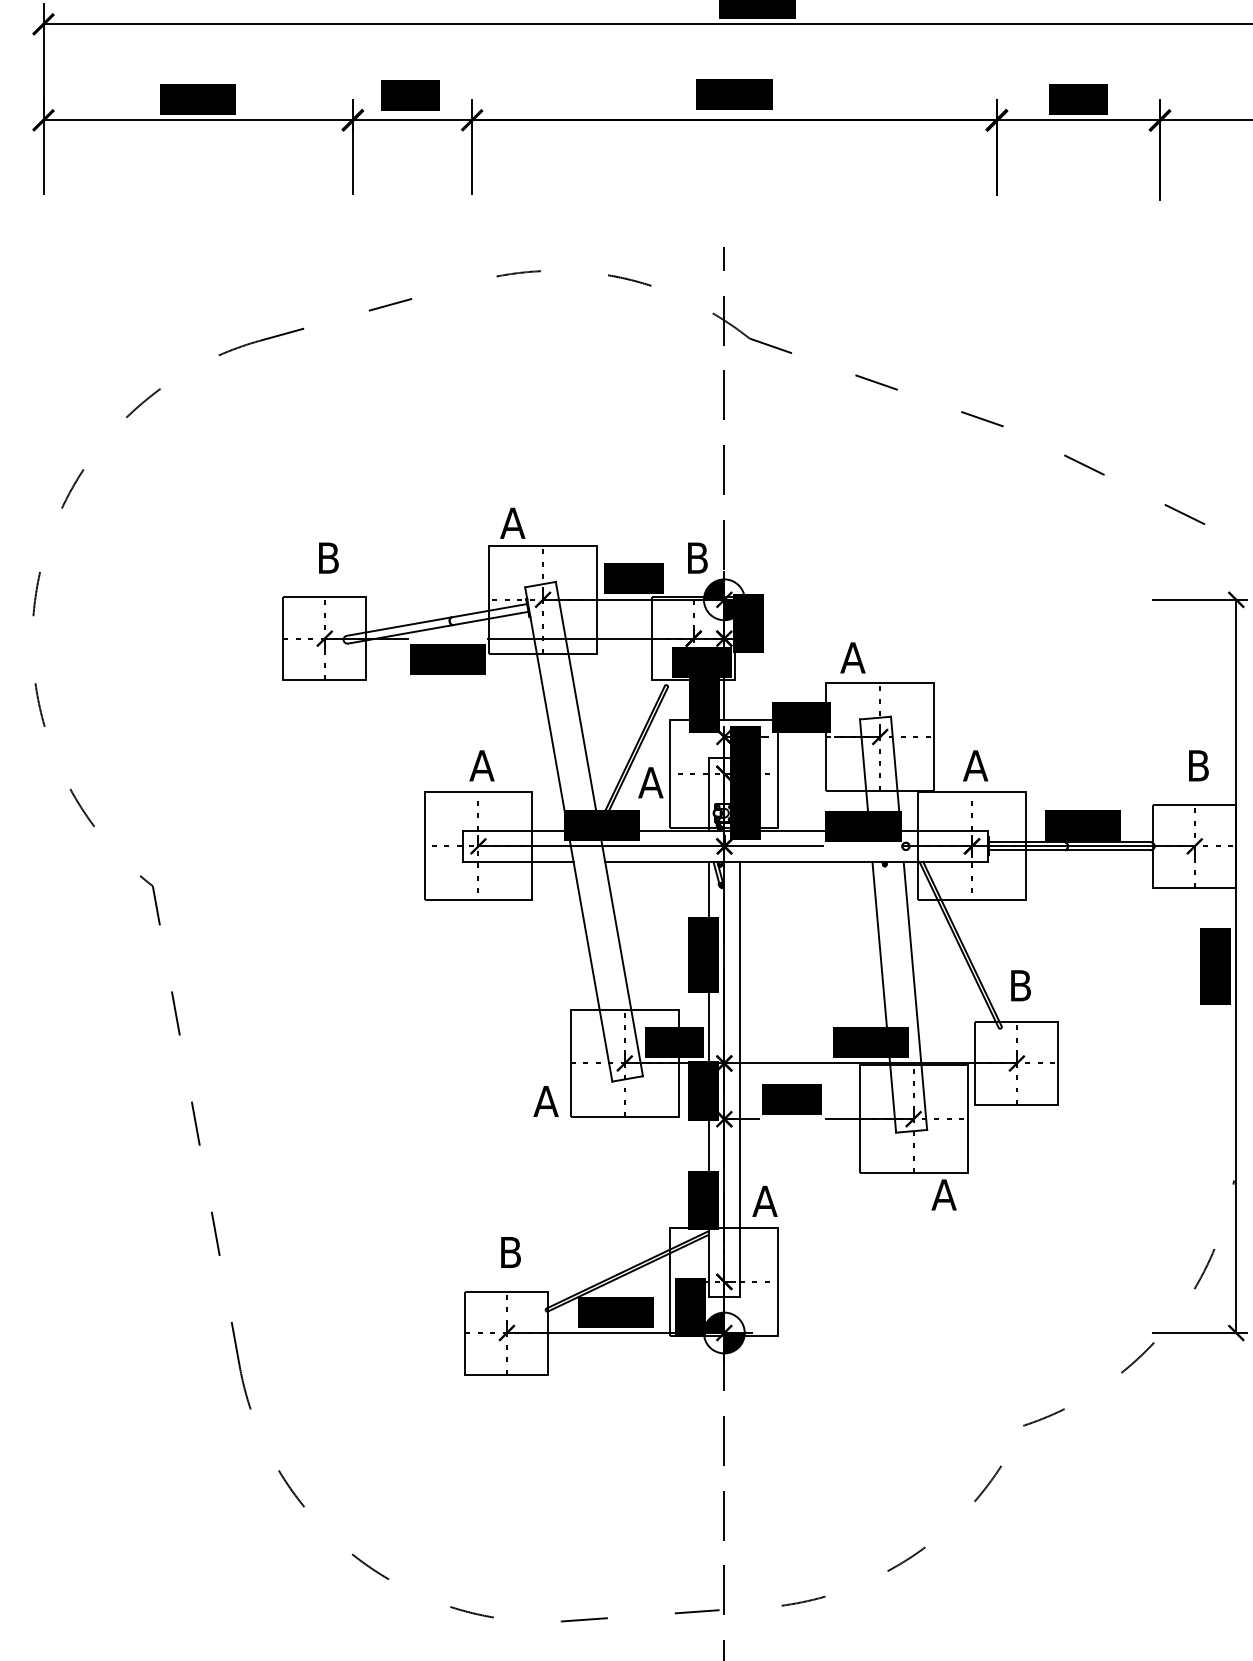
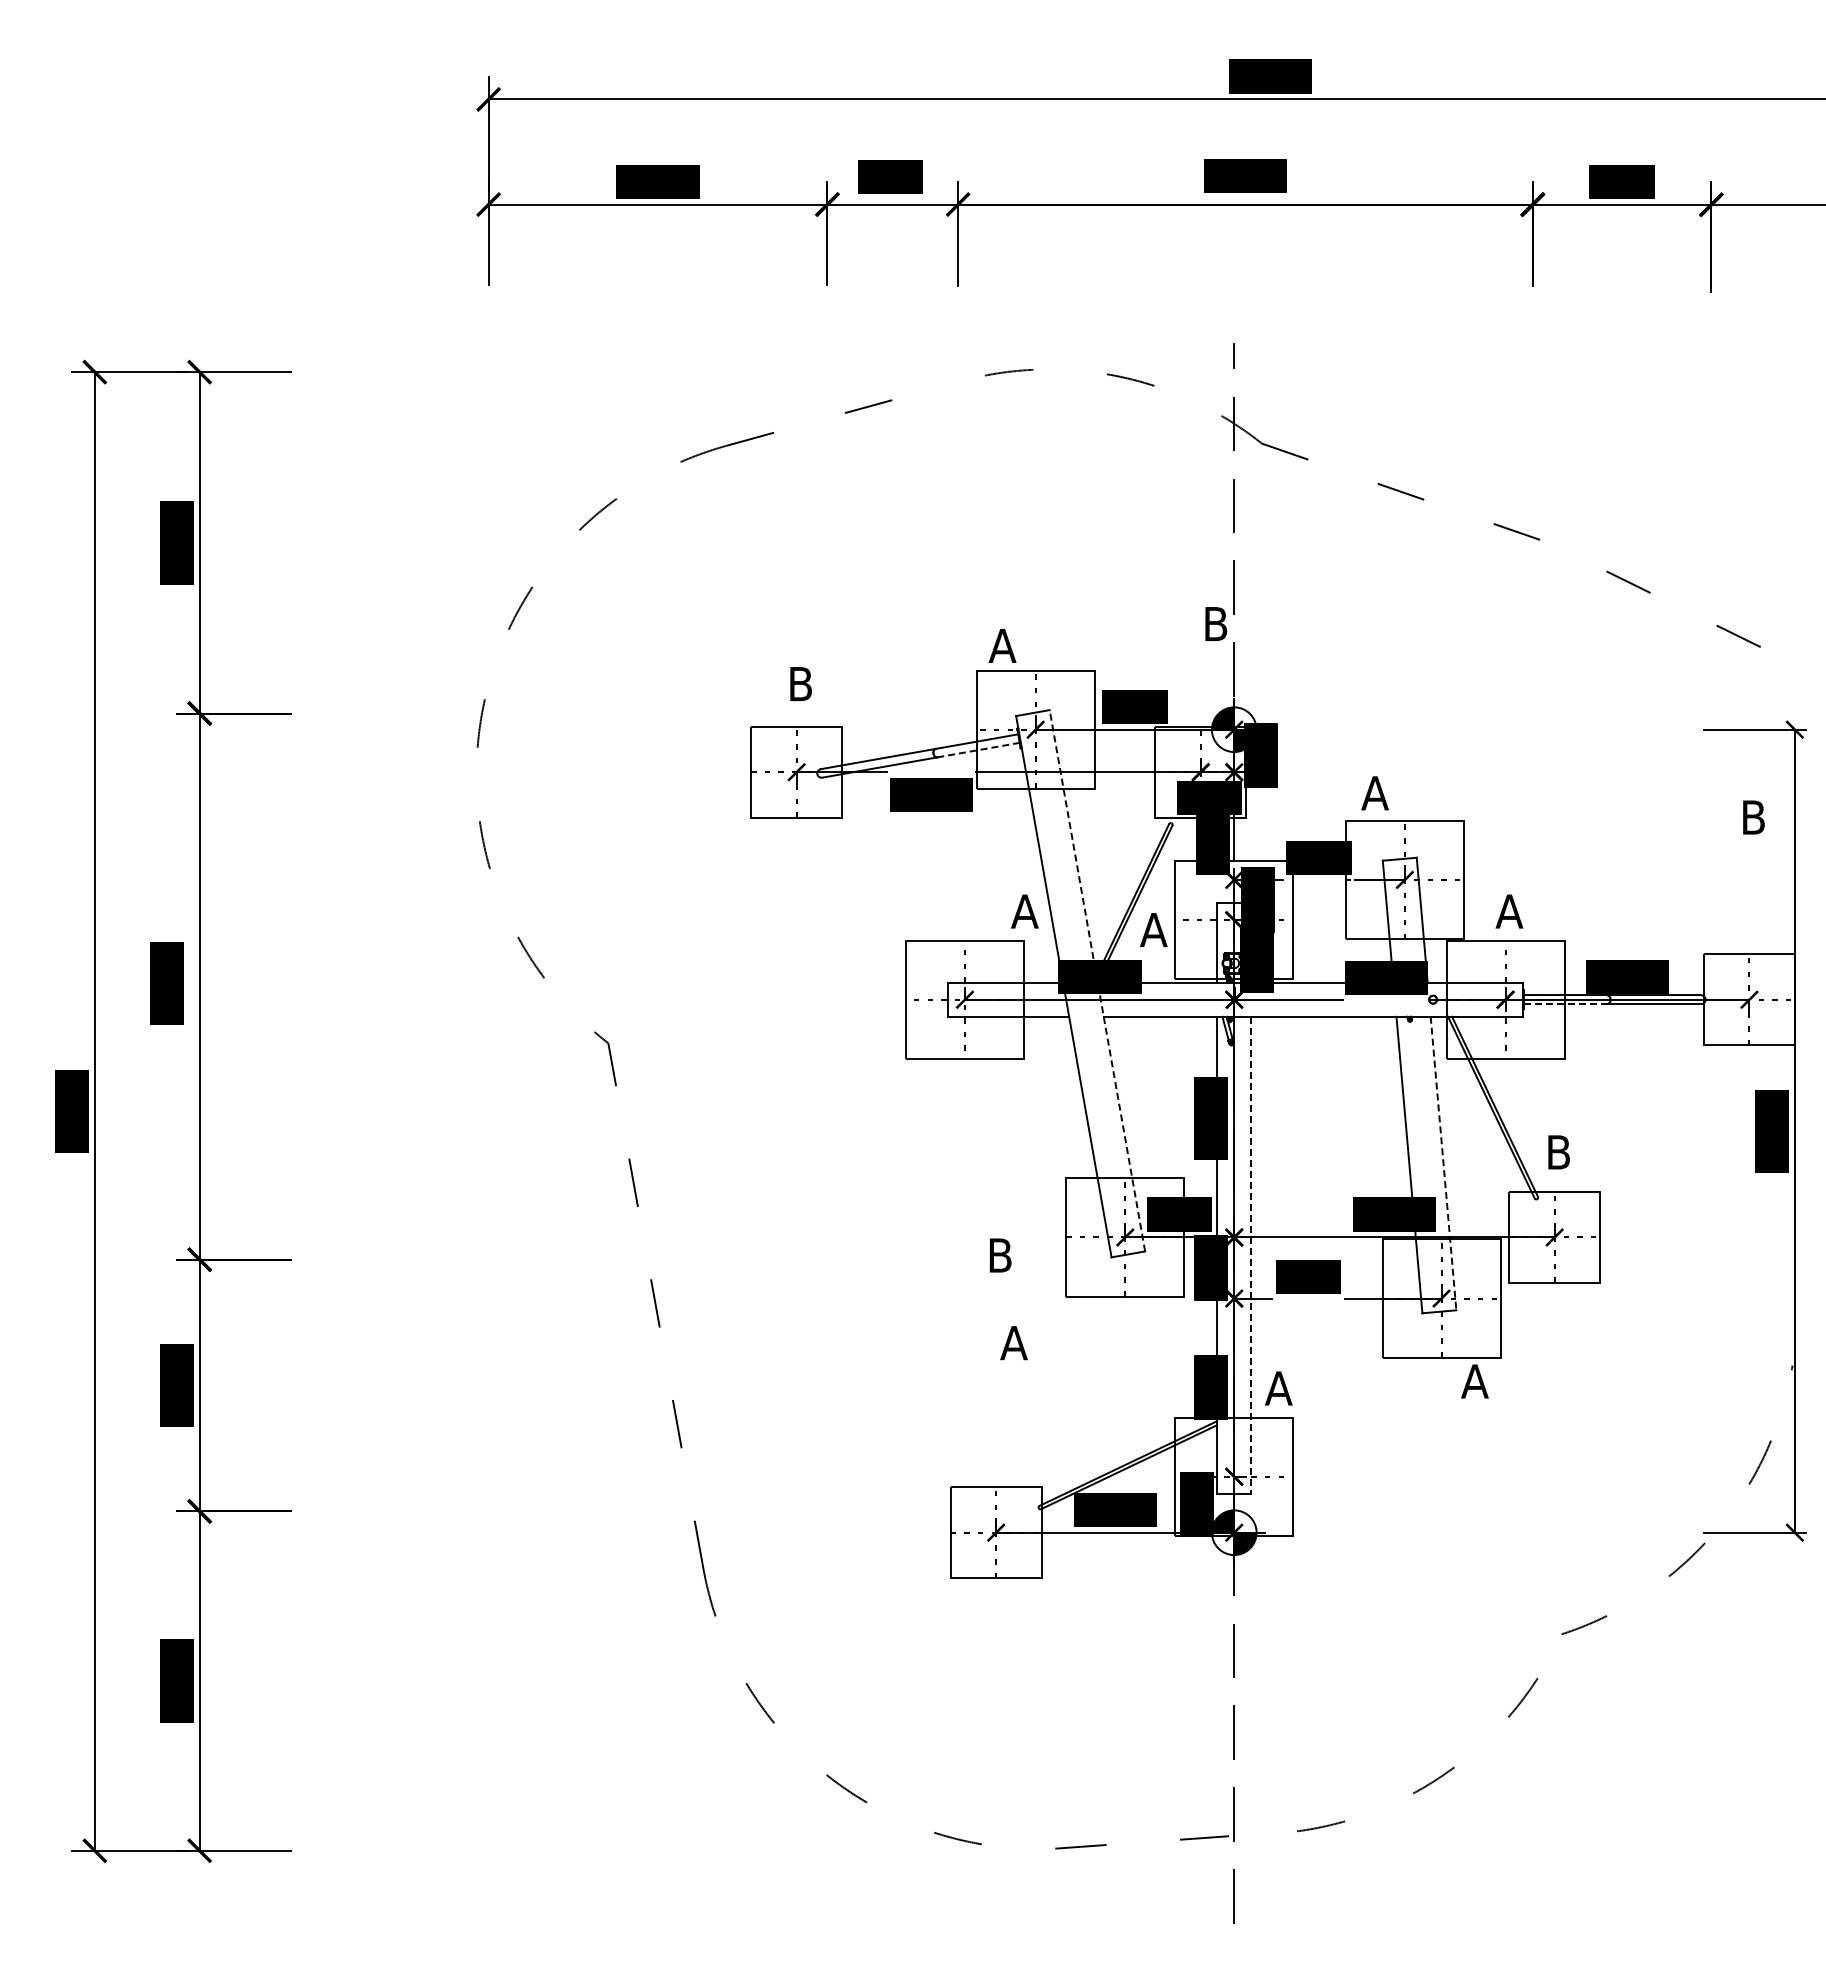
text: (698, 558) -> (1216, 624), moved
line: (490, 618) -> (978, 750), solid -> dashed
text: (481, 765) -> (1024, 911), moved
text: (1198, 765) -> (1753, 817), moved
line: (599, 828) -> (1097, 980), solid -> dashed
line: (1026, 850) -> (1565, 1004), solid -> dashed
line: (915, 996) -> (1443, 1164), solid -> dashed
line: (740, 1079) -> (1251, 1255), solid -> dashed
text: (545, 1101) -> (1013, 1343), moved
text: (510, 1252) -> (1000, 1255), moved

